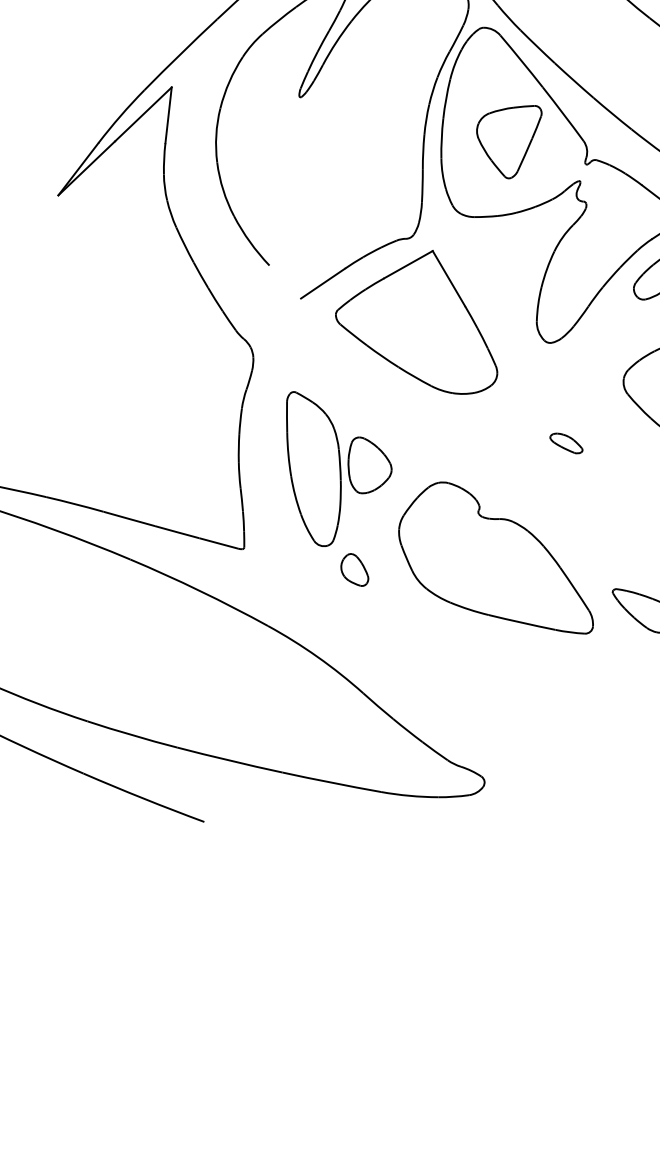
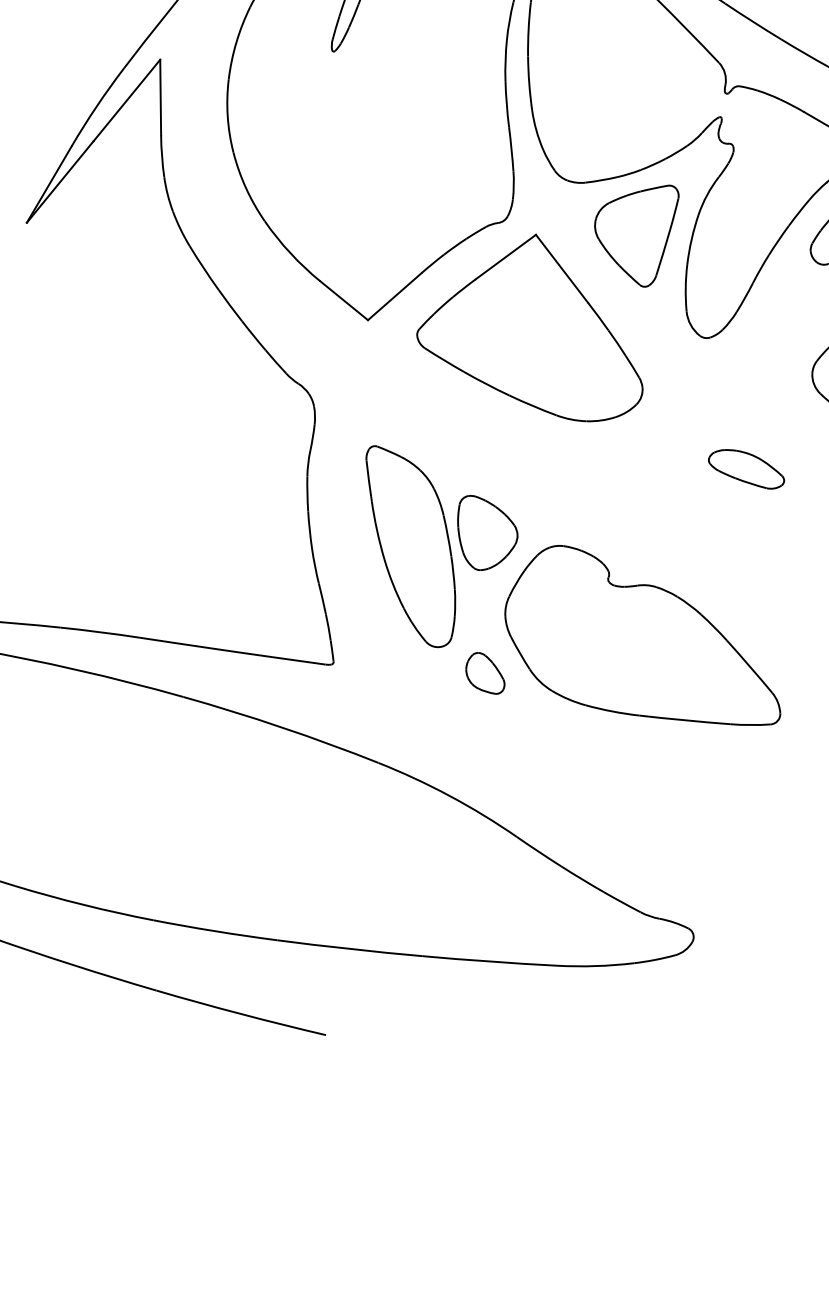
part: (509, 142) -> (640, 238), moved
line: (285, 281) -> (344, 300), added
part: (566, 443) -> (746, 469), size x1.67
part: (495, 557) -> (638, 637), moved

